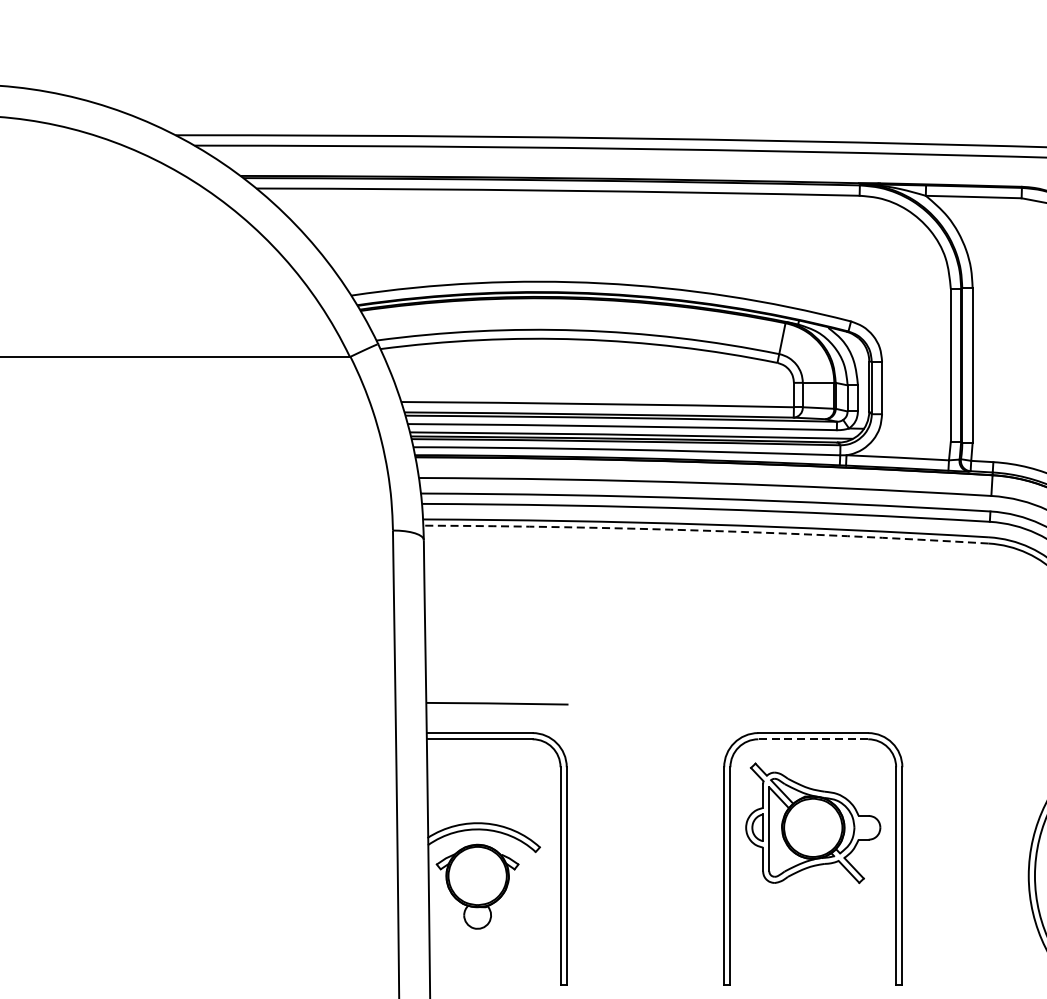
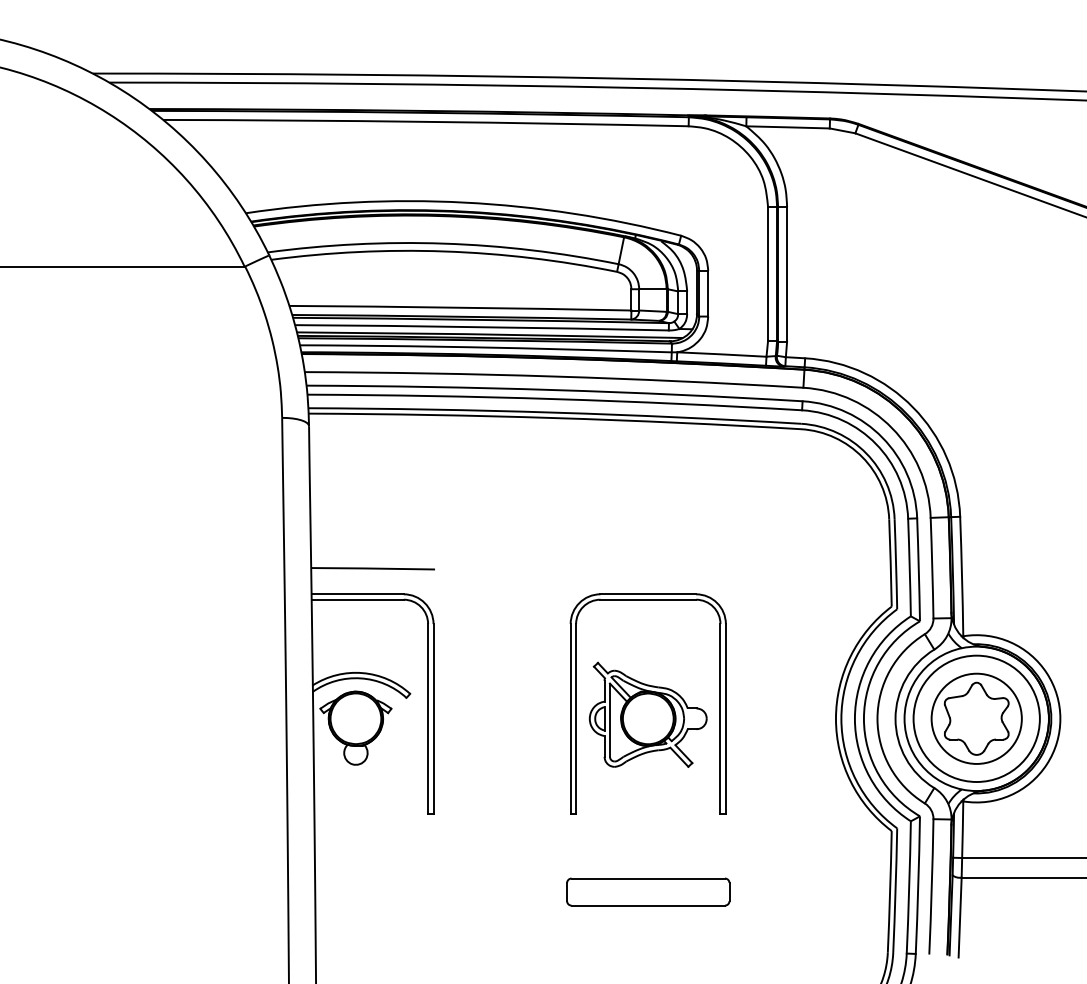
arc: (705, 531) -> (554, 418), dashed -> solid
line: (813, 739) -> (648, 599), dashed -> solid
part: (812, 822) -> (647, 714), moved

